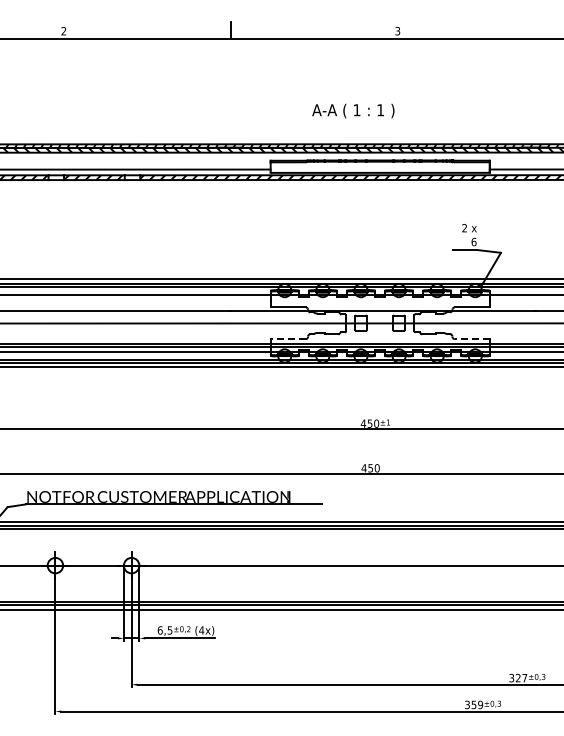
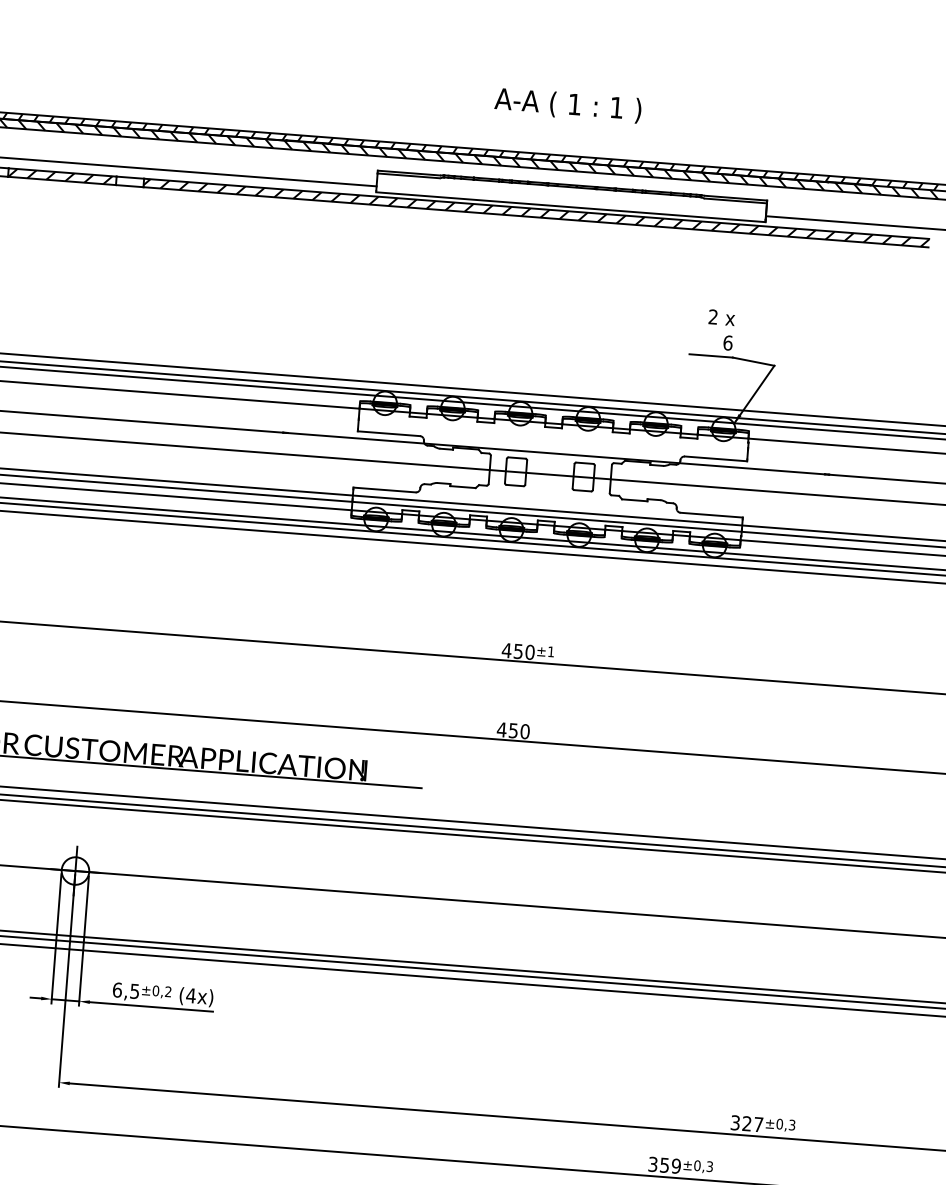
text: (353, 110) -> (568, 104), moved
line: (288, 339) -> (385, 490), dashed -> solid
line: (472, 339) -> (711, 515), dashed -> solid

